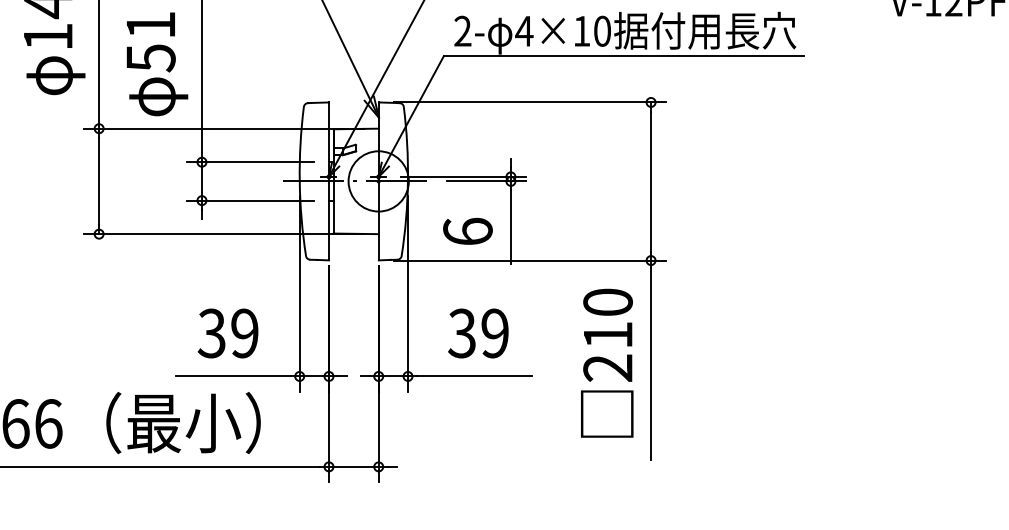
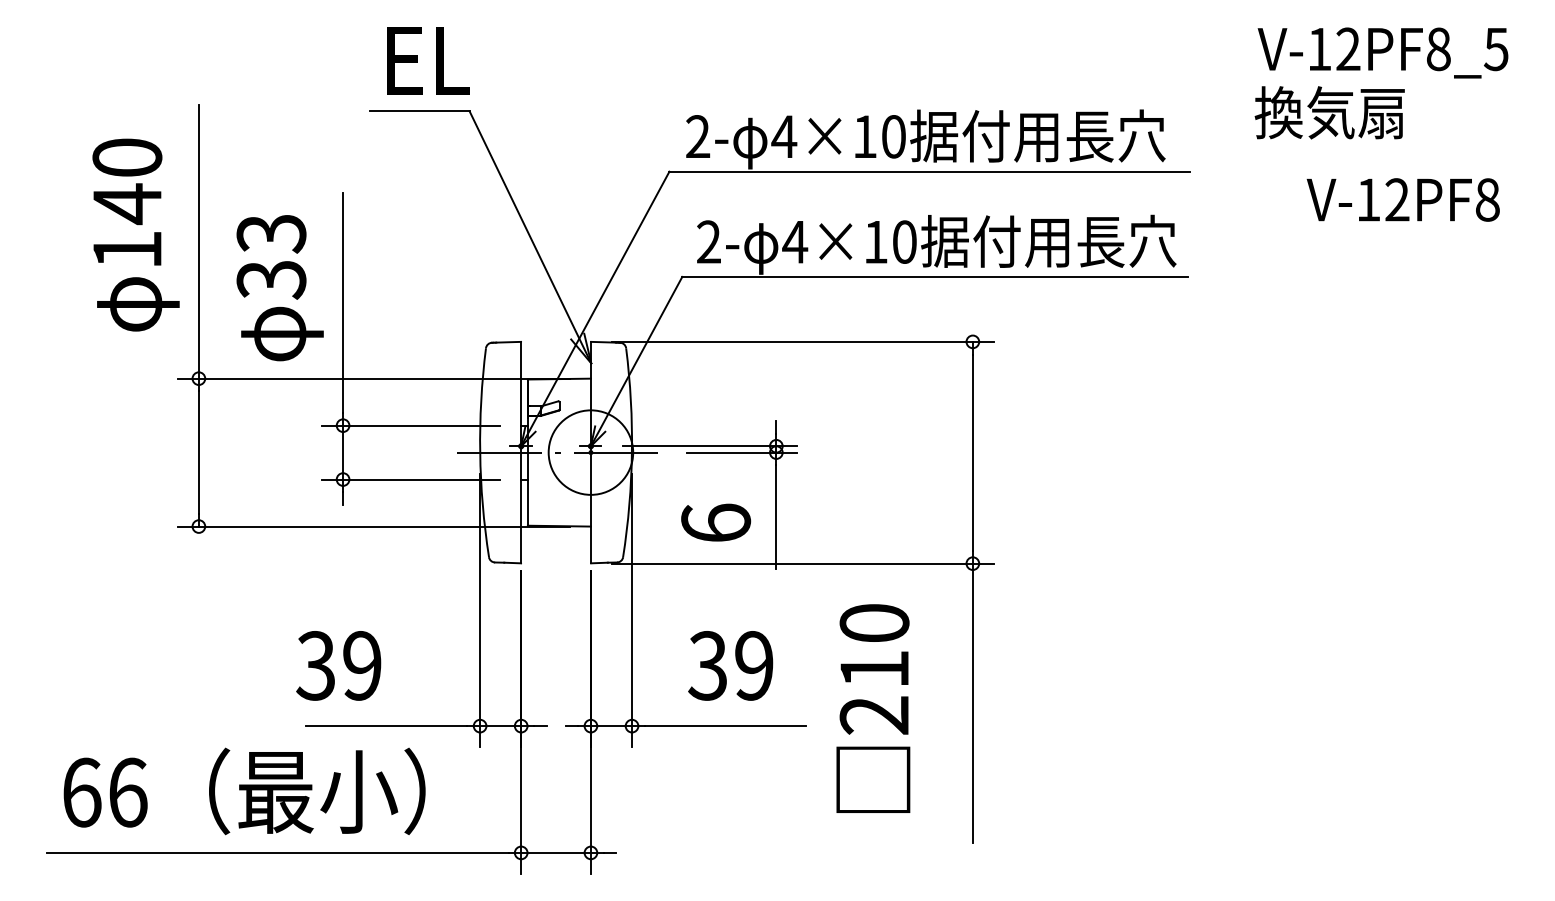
text: (150, 42) -> (271, 257), 51 -> 33
text: (227, 333) -> (338, 665), moved
text: (607, 363) -> (873, 708), moved

